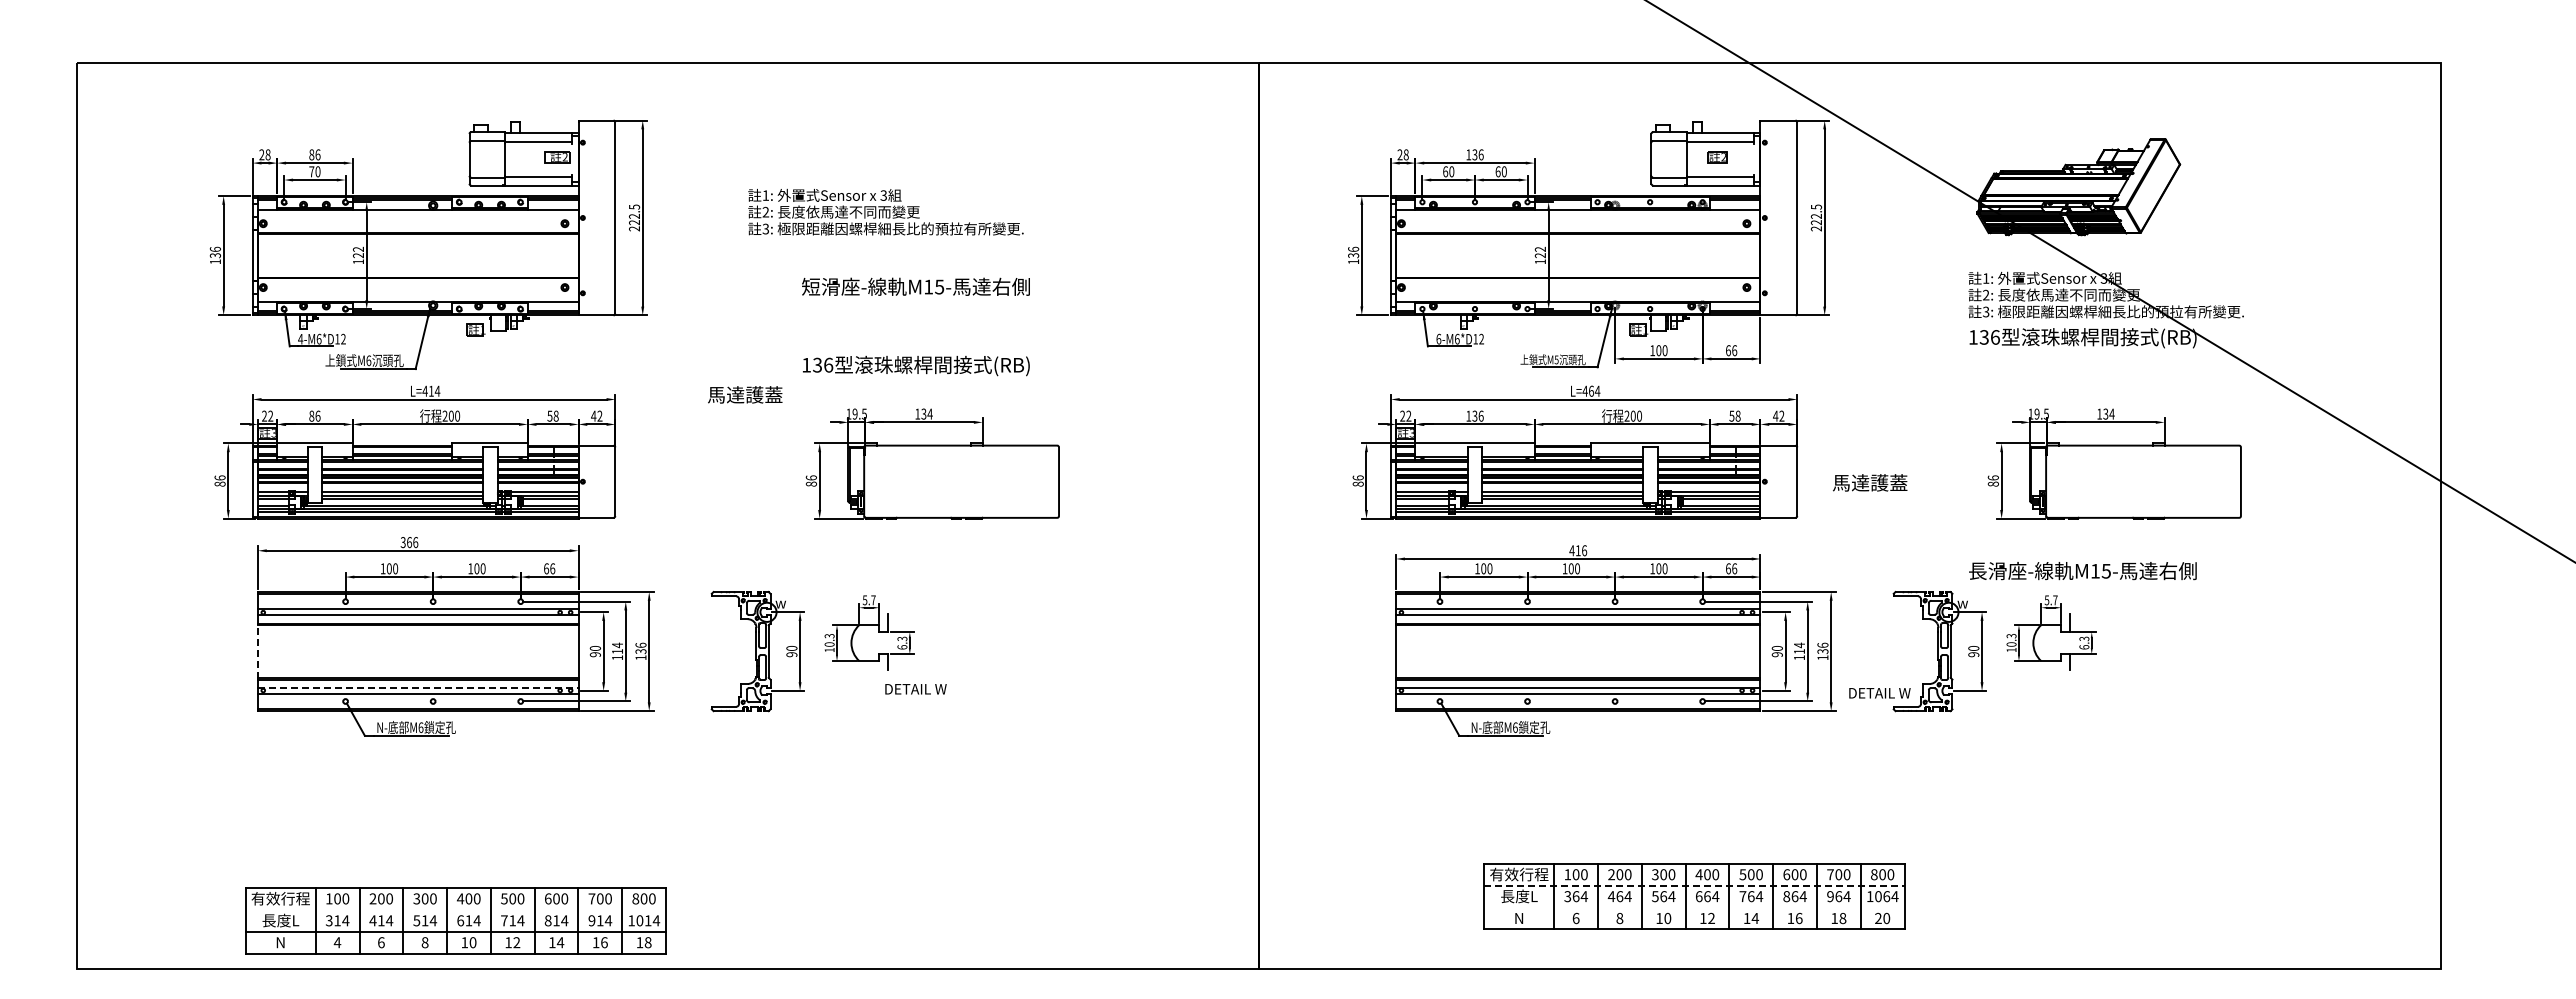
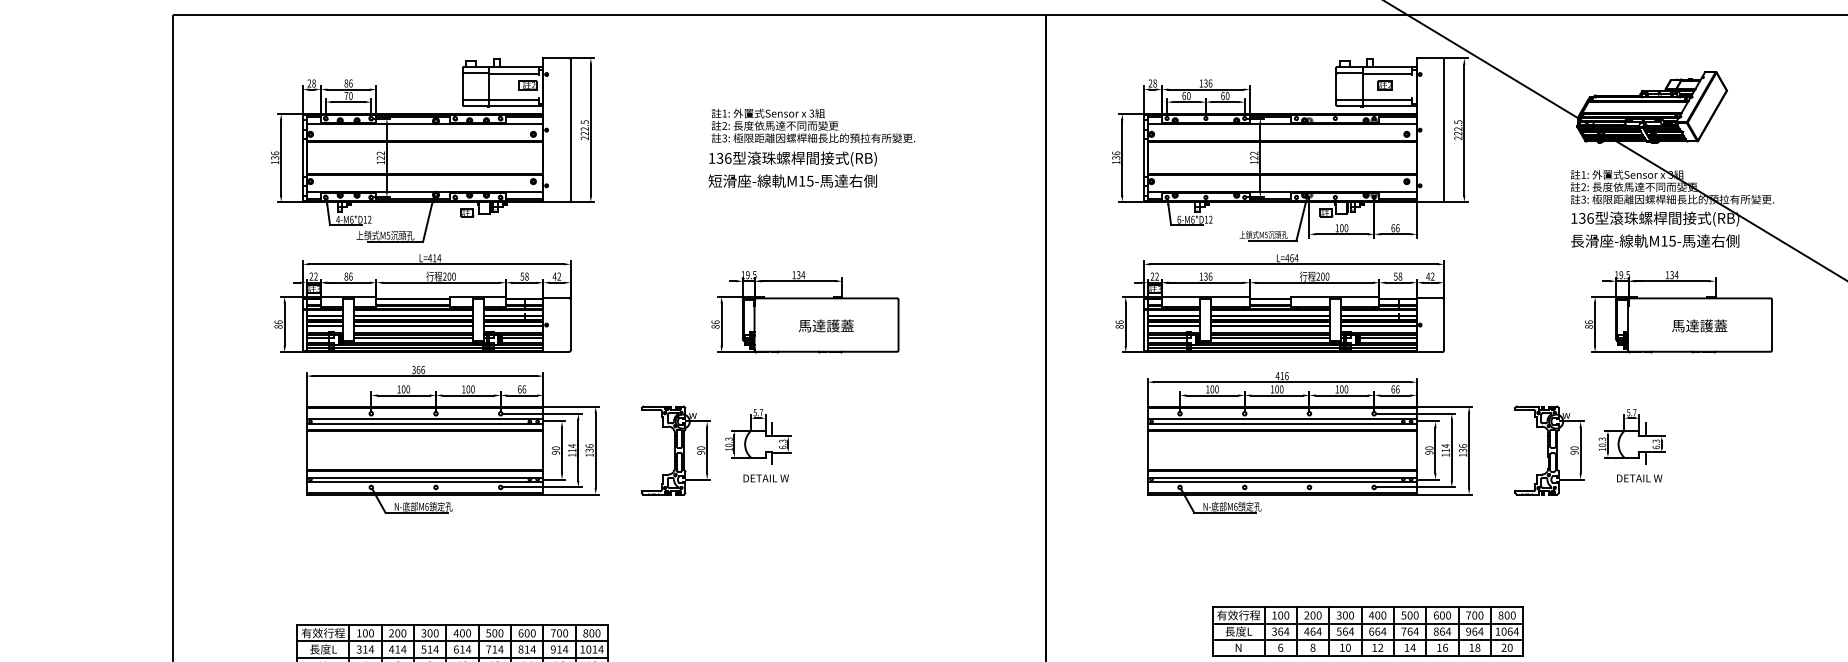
text: (885, 211) -> (813, 125), moved
text: (368, 360) -> (388, 235), M6 -> M5
text: (916, 365) -> (793, 158), moved
text: (745, 394) -> (826, 325), moved
text: (1870, 482) -> (1699, 325), moved
text: (2082, 571) -> (1654, 241), moved
line: (258, 651) -> (306, 450), dashed -> solid
line: (418, 688) -> (425, 477), dashed -> solid
text: (915, 689) -> (765, 478), moved
text: (1879, 693) -> (1639, 478), moved
line: (1694, 885) -> (1368, 623), dashed -> solid
line: (1694, 907) -> (1368, 639), added
line: (455, 909) -> (452, 641), added

